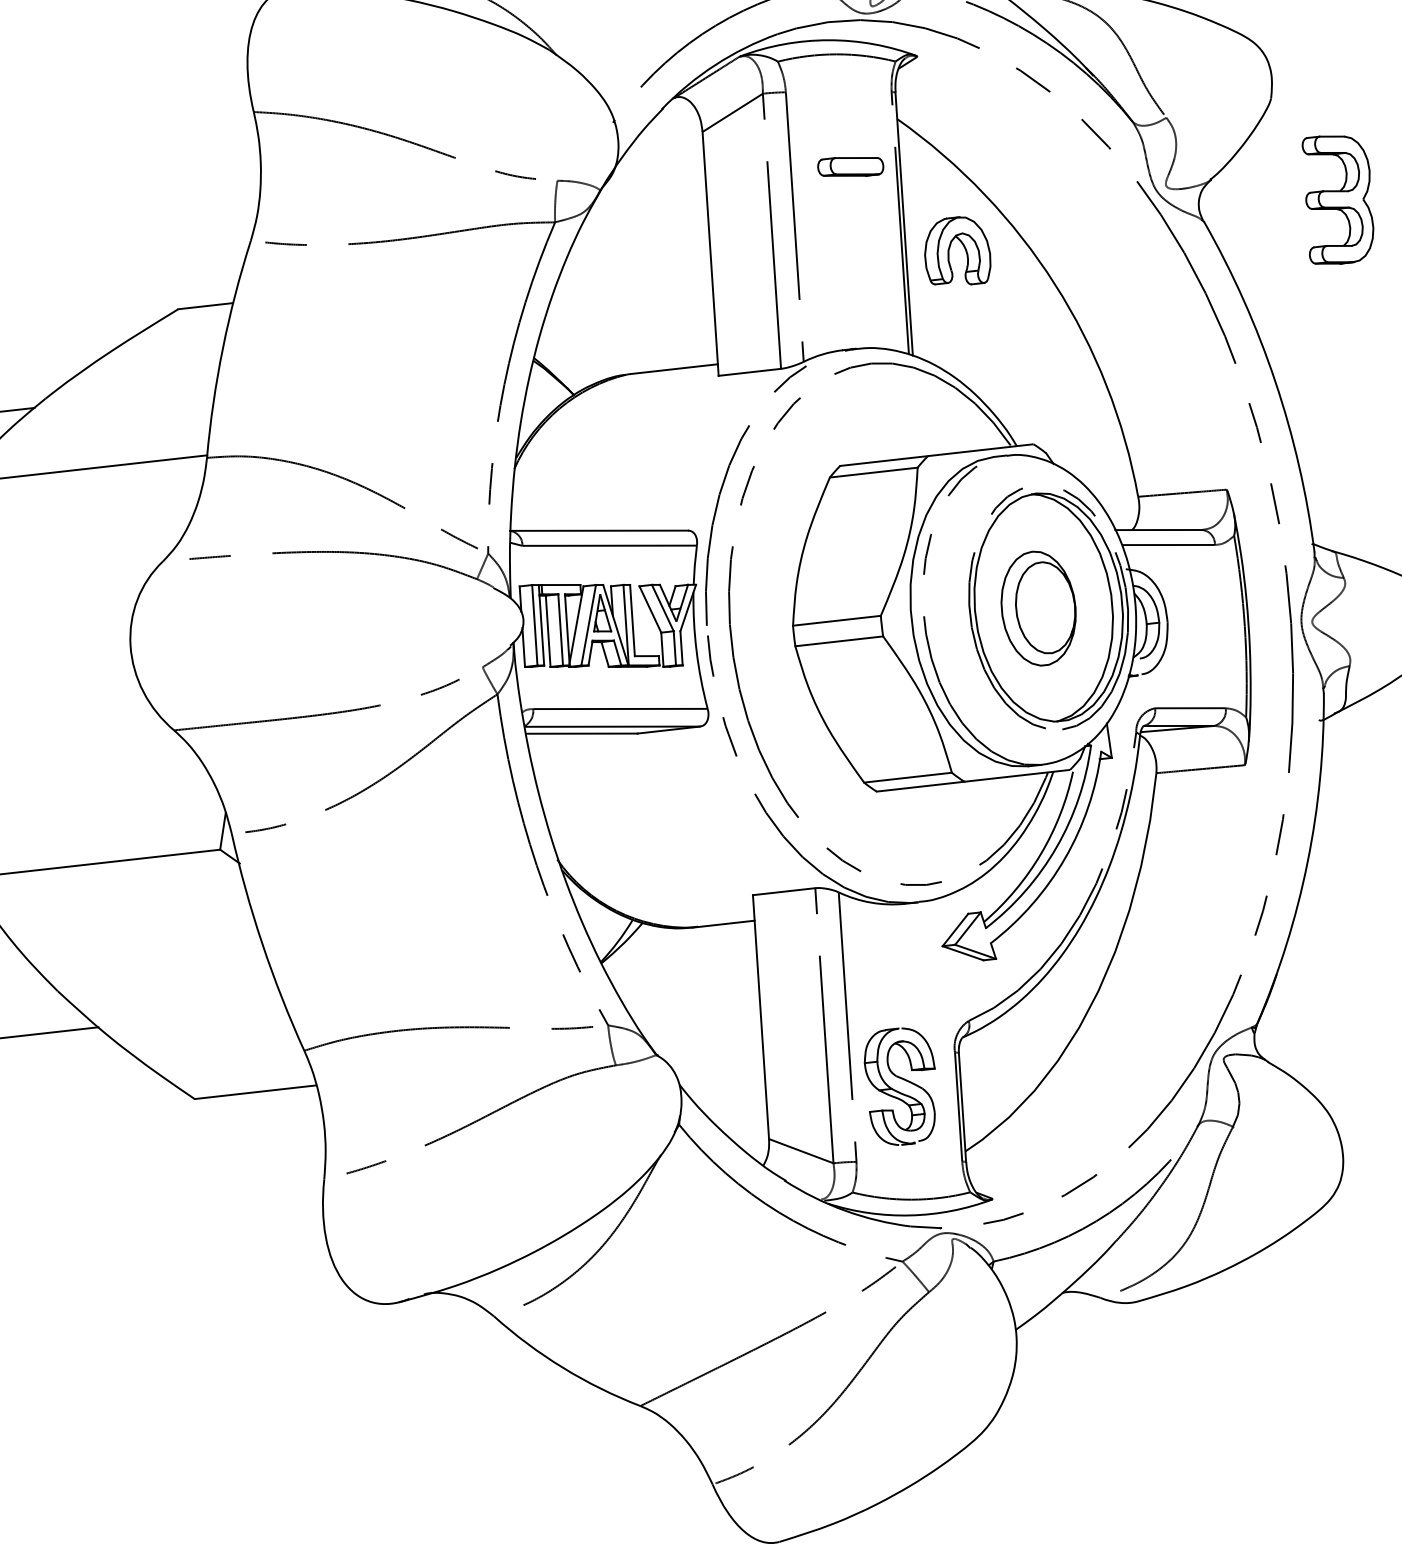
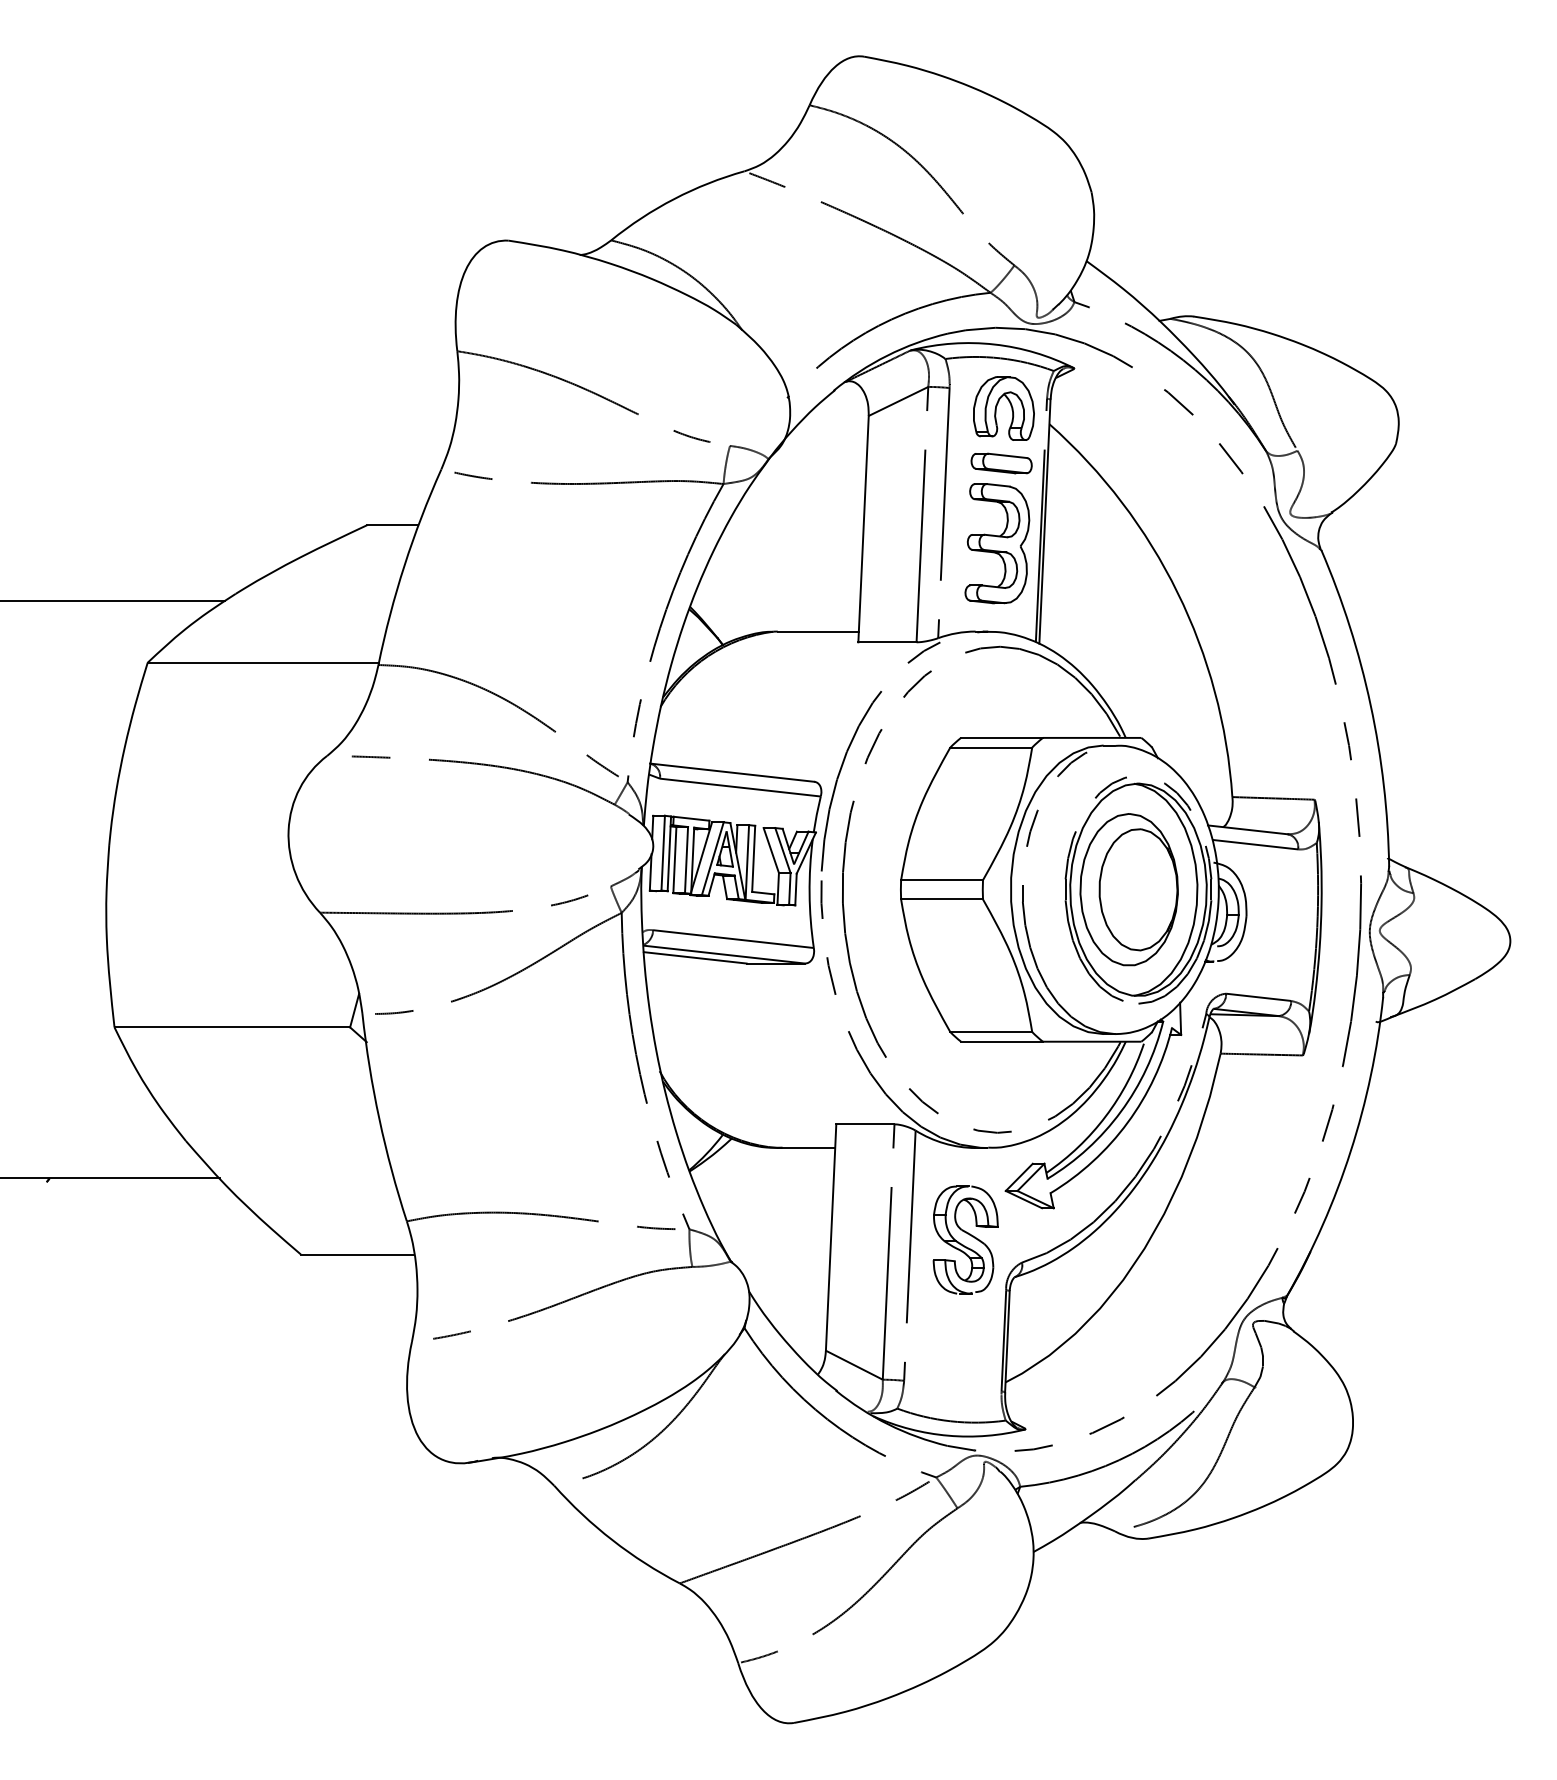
part: (1338, 199) -> (997, 543), moved
part: (950, 250) -> (997, 406), moved
part: (1037, 608) -> (1128, 889), size x1.43
part: (901, 1085) -> (965, 1239), moved

